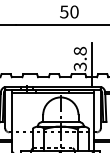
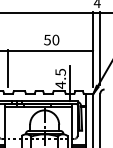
line: (15, 45) -> (7, 67), added
text: (80, 58) -> (60, 78), 3.8 -> 4.5

